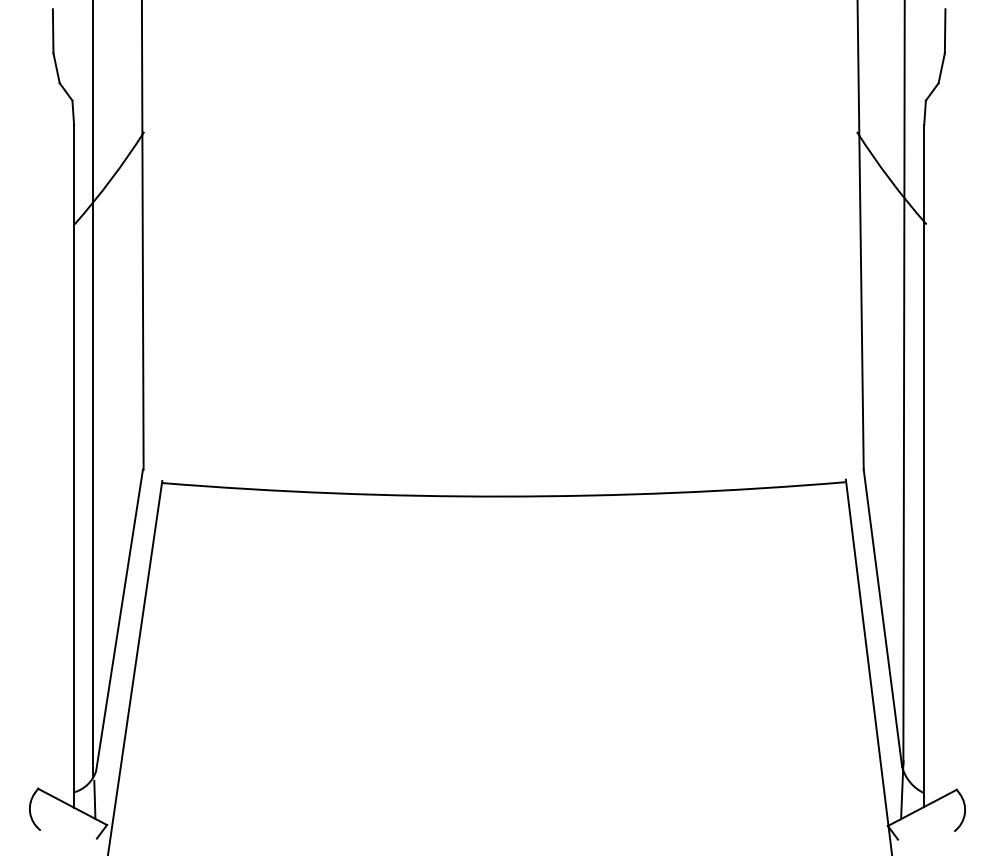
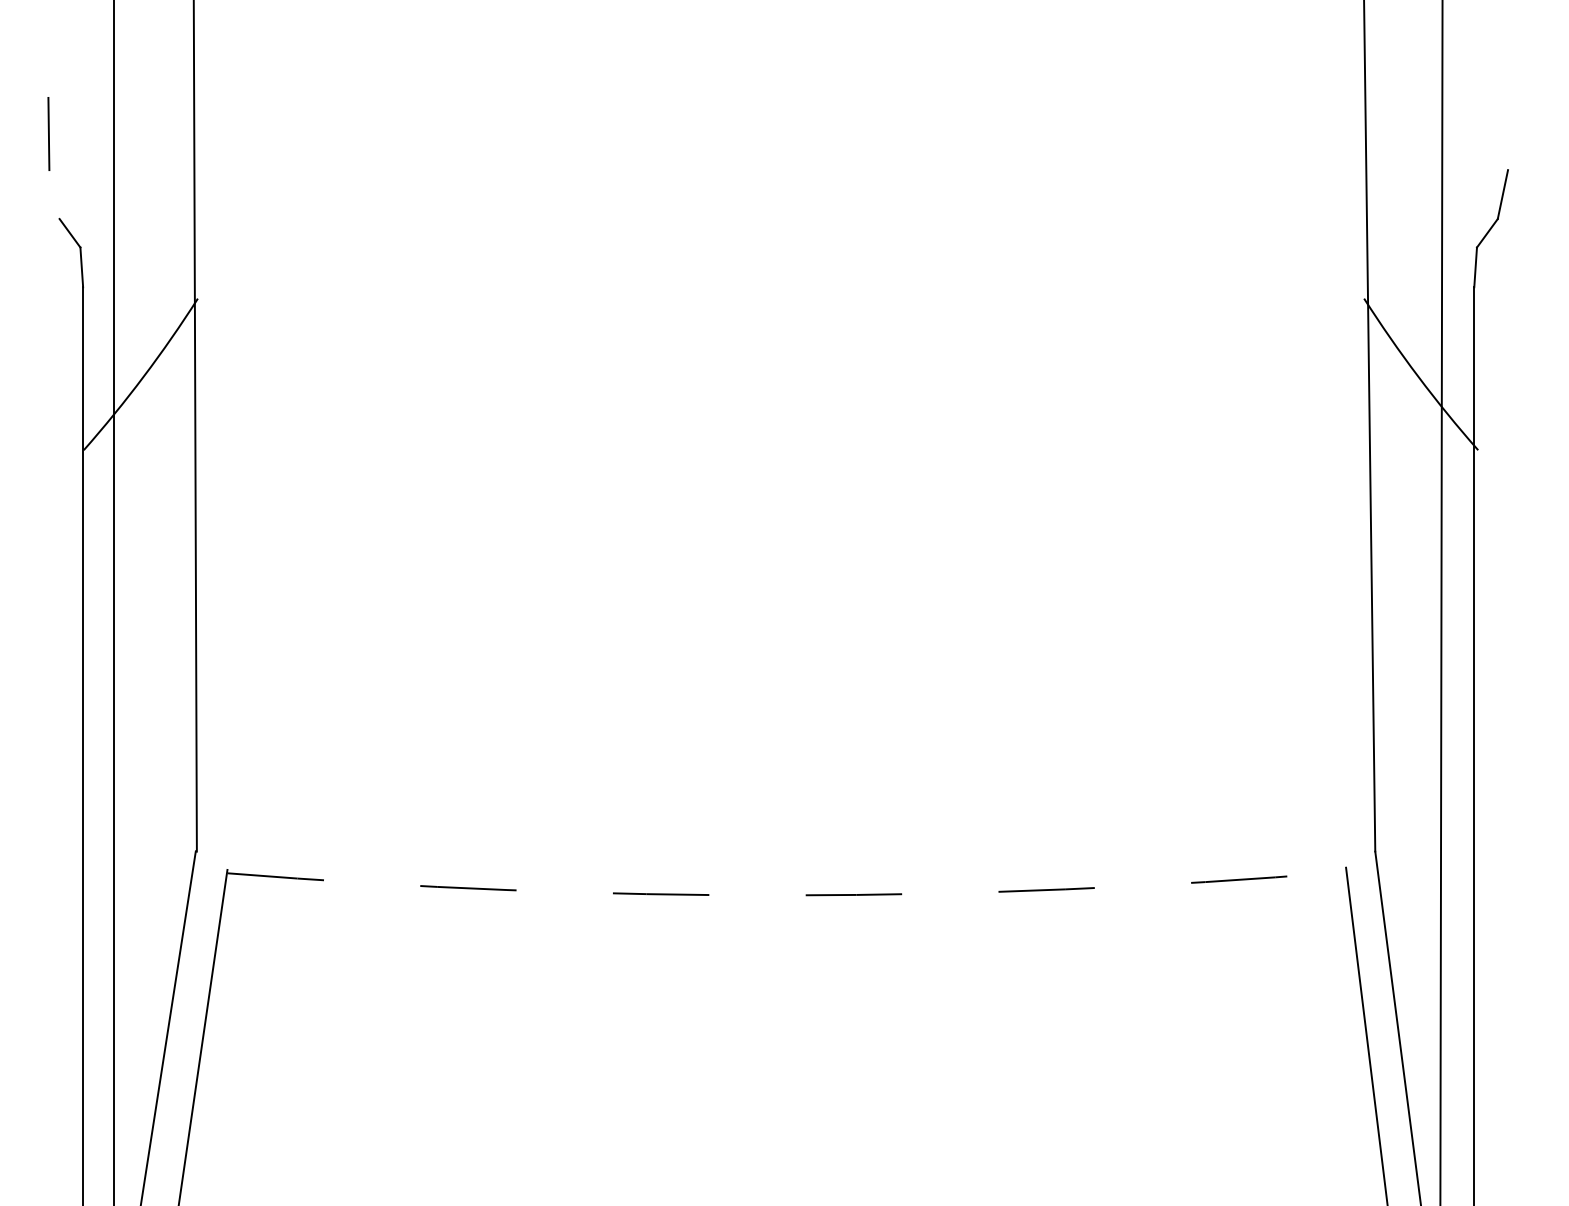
line: (944, 31) -> (1507, 134), removed
line: (56, 68) -> (54, 194), removed
arc: (503, 496) -> (785, 895), solid -> dashed

